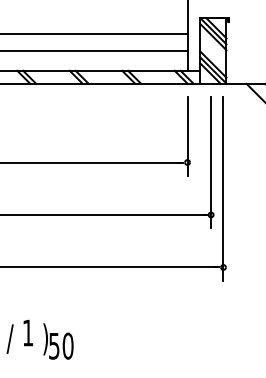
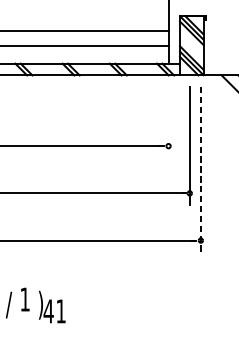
line: (187, 135) -> (168, 121), removed
line: (223, 188) -> (200, 169), solid -> dashed
text: (60, 345) -> (54, 310), 50 -> 41

